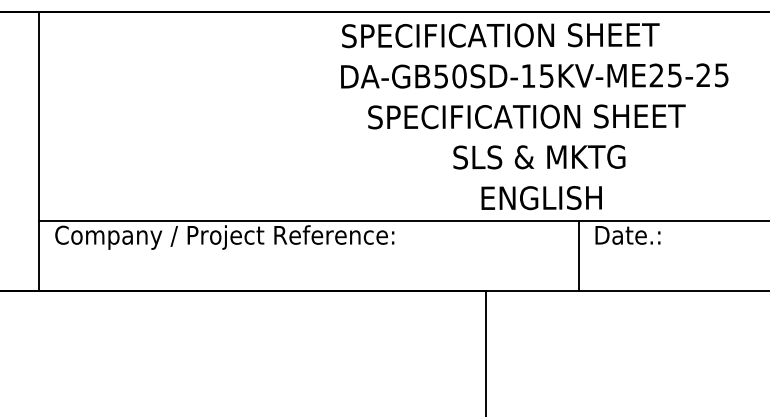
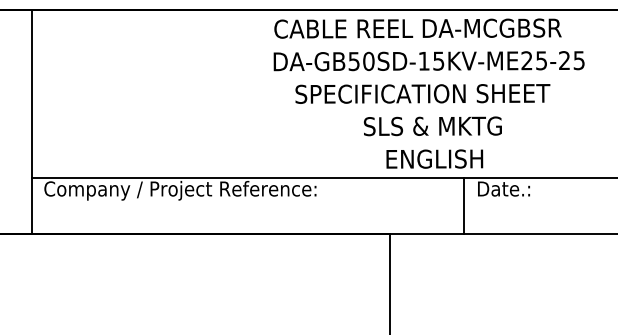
text: (520, 35) -> (417, 28), SPECIFICATION SHEET -> CABLE REEL DA-MCGBSR

